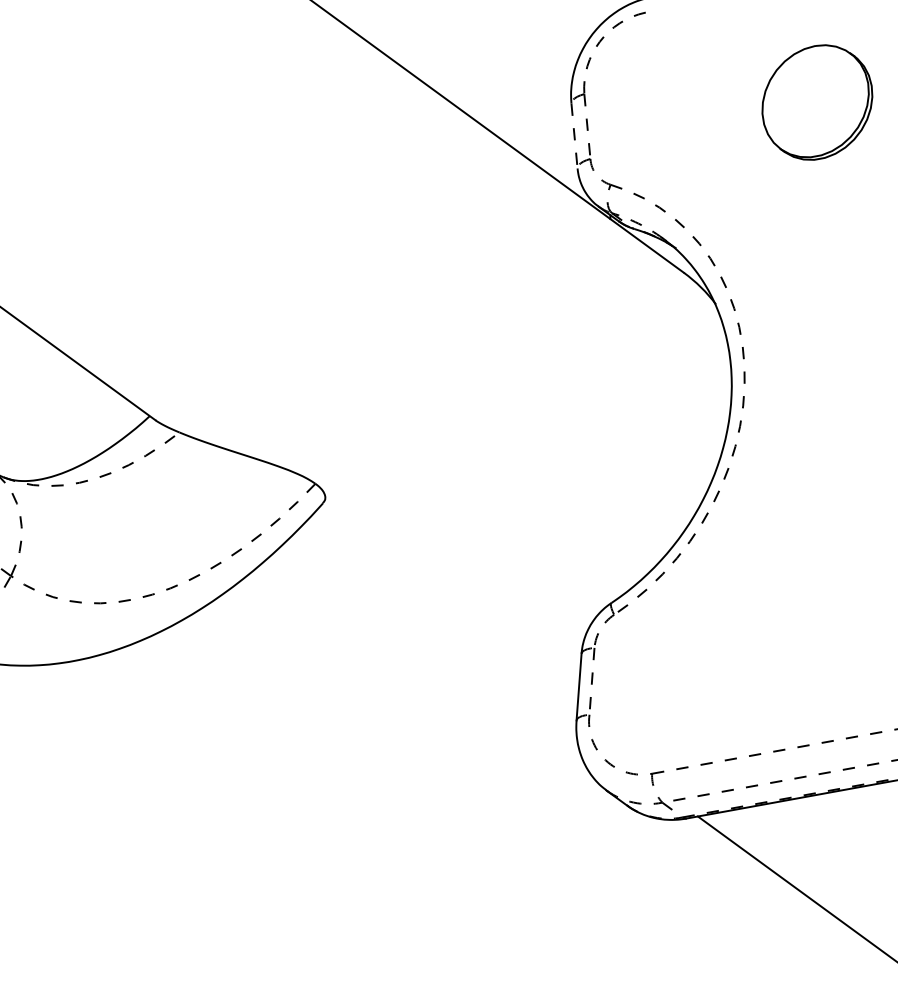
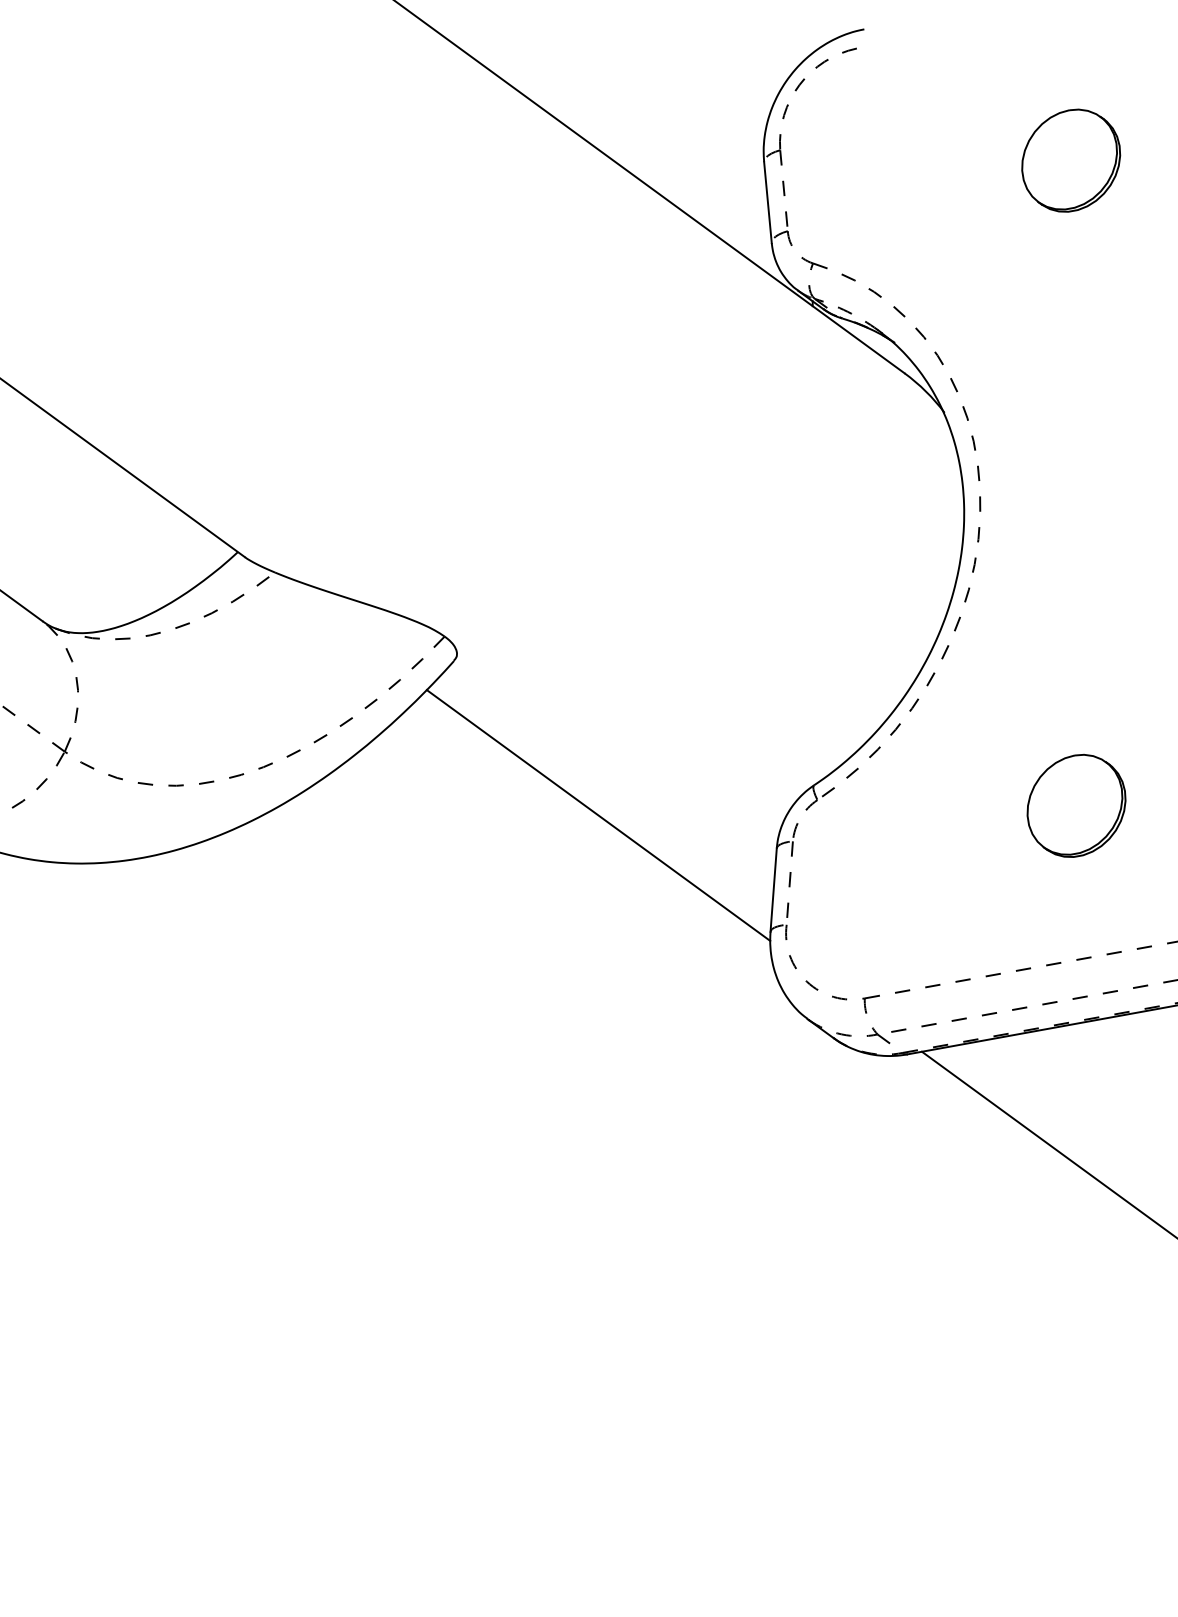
part: (817, 102) -> (1071, 160), size x0.71
line: (574, 135) -> (767, 202), dashed -> solid
part: (821, 619) -> (1076, 805), added
line: (438, 627) -> (598, 815), added

